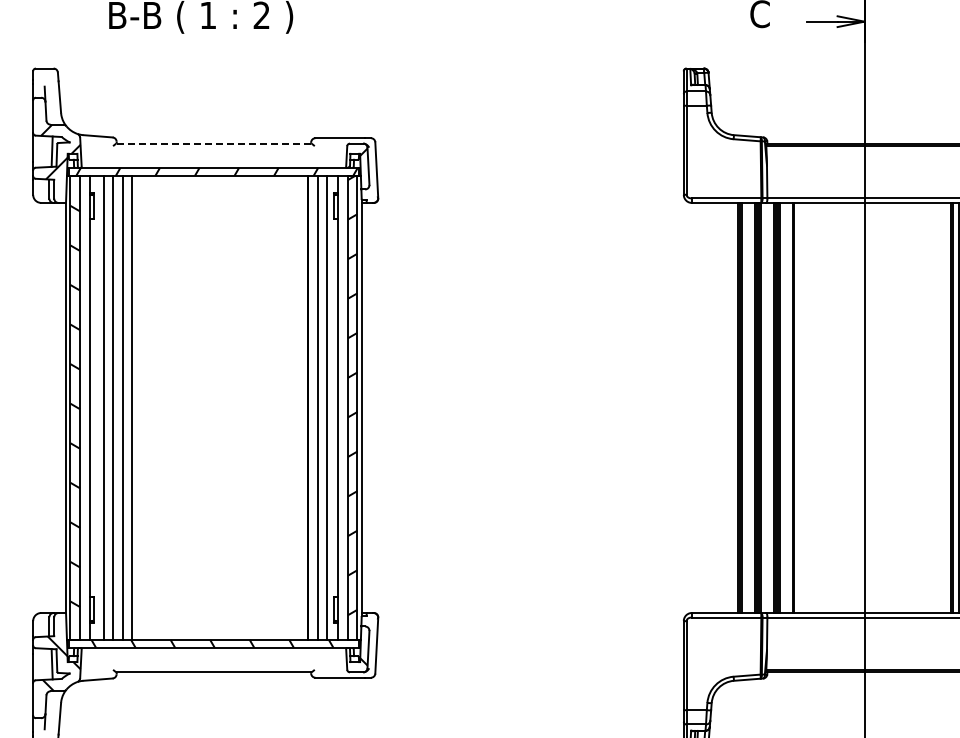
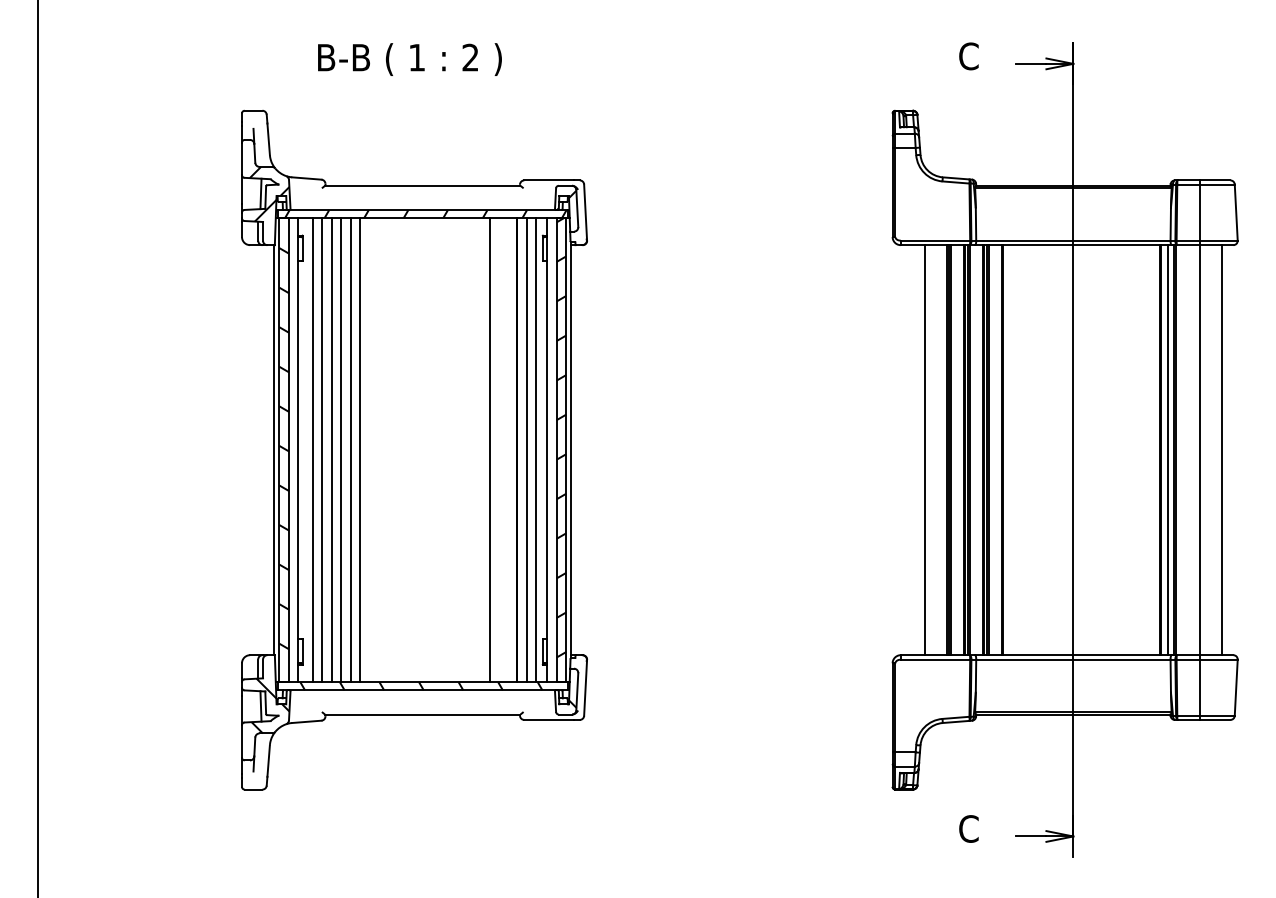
line: (213, 143) -> (422, 185), dashed -> solid
line: (141, 408) -> (350, 450), added
line: (150, 408) -> (359, 450), added
line: (281, 408) -> (490, 450), added
line: (716, 408) -> (925, 450), added

